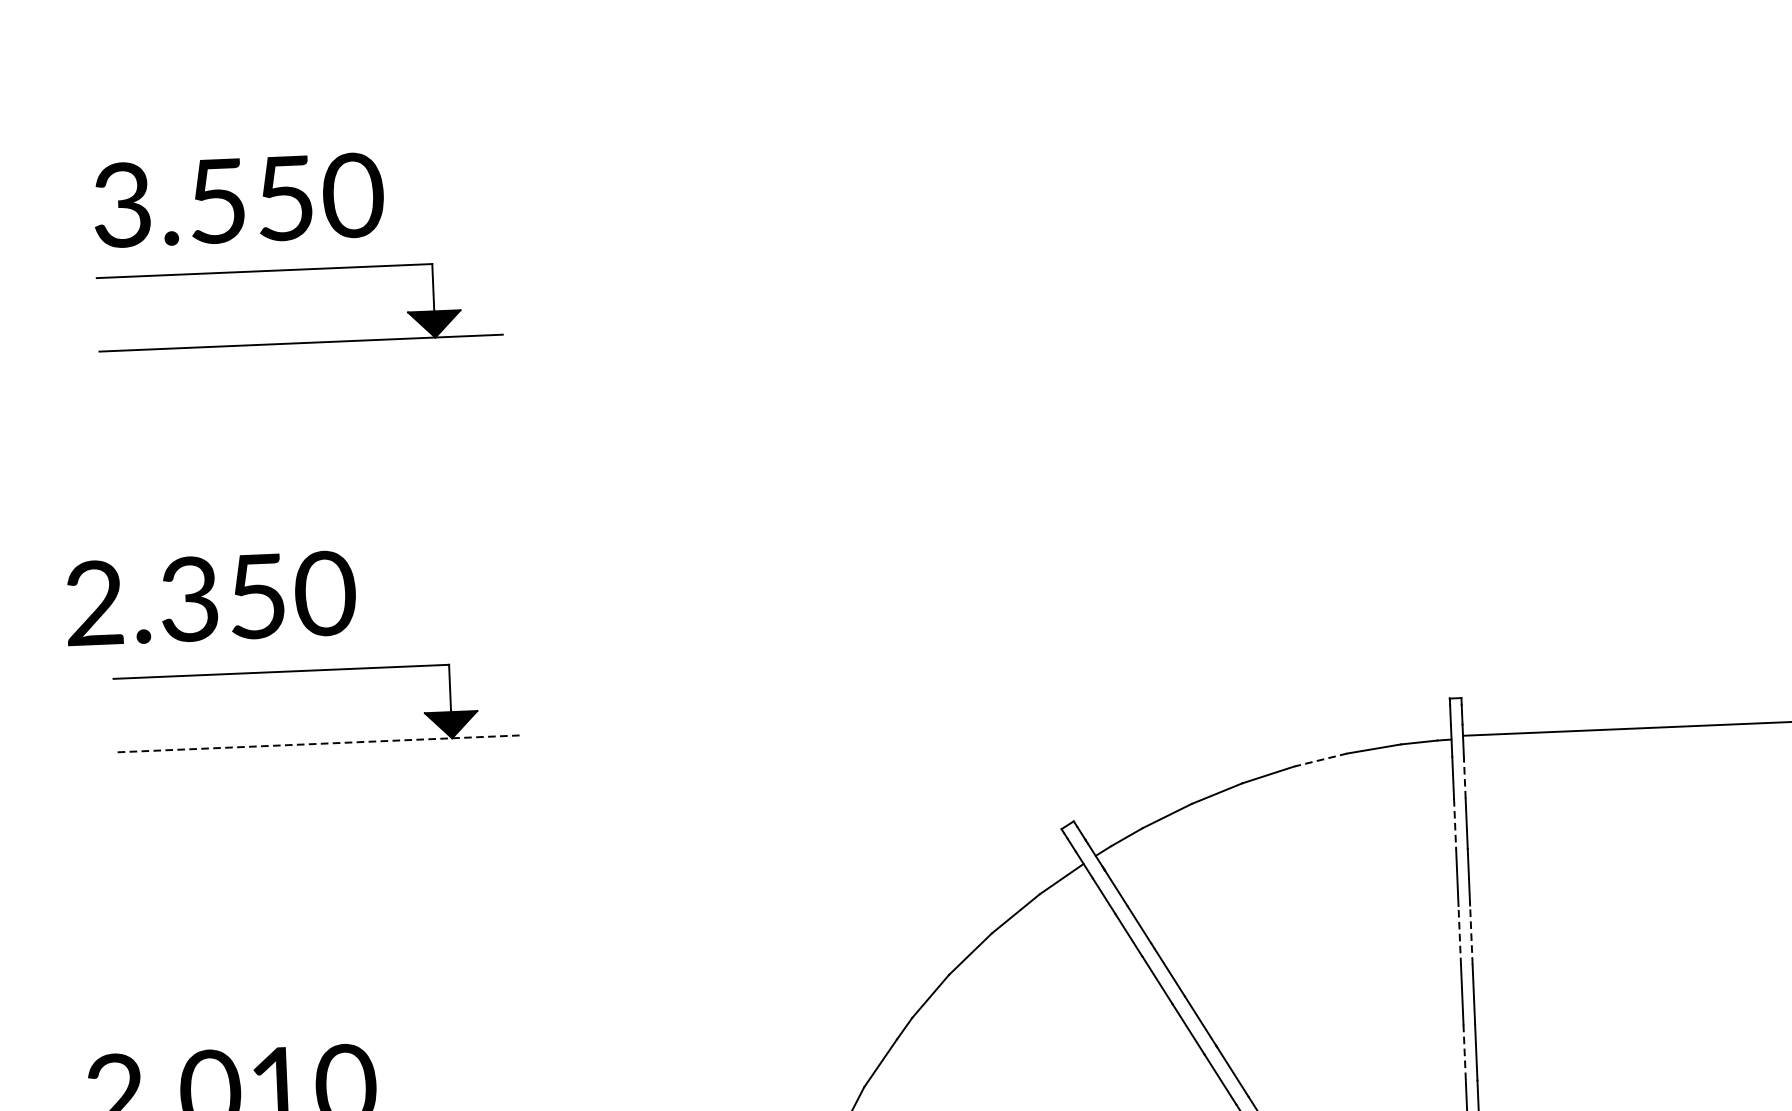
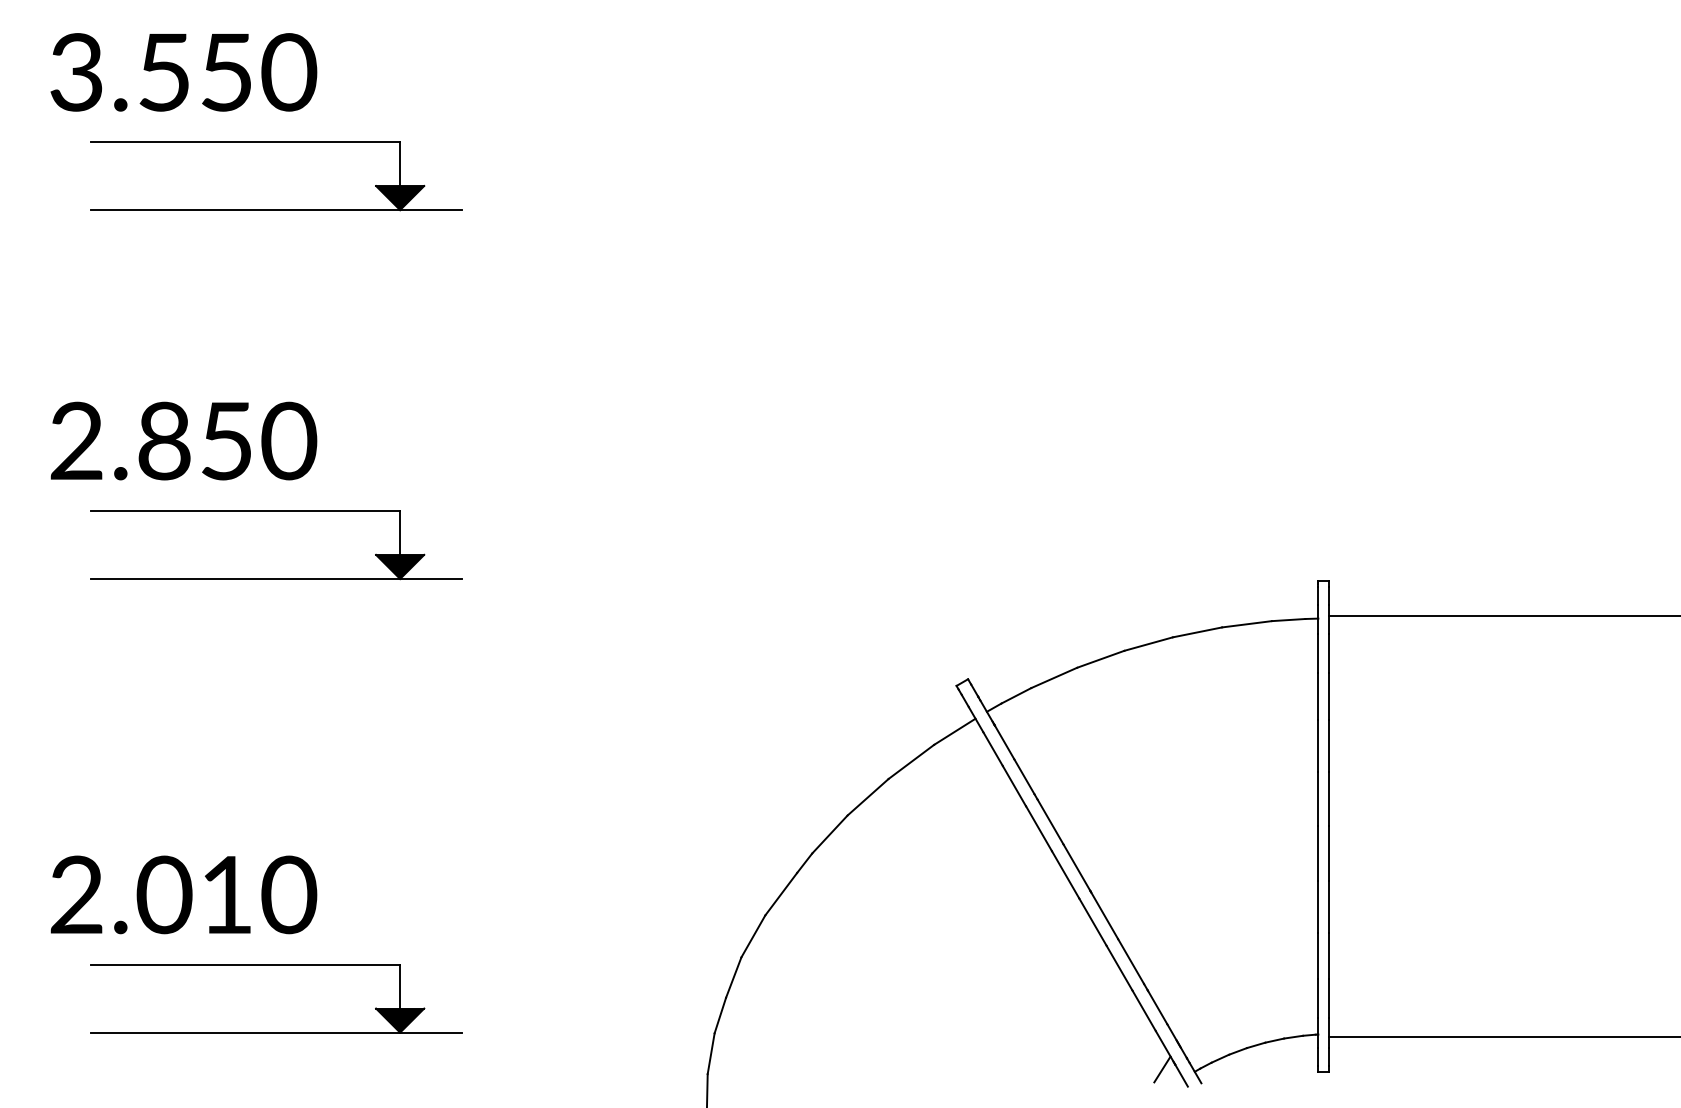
text: (238, 200) -> (183, 72), moved
text: (189, 598) -> (164, 440), 2.350 -> 2.850
line: (317, 743) -> (276, 578), dashed -> solid
line: (1320, 760) -> (1197, 632), dashed -> solid
line: (1465, 776) -> (1329, 653), dashed -> solid
line: (1455, 825) -> (1318, 697), dashed -> solid
line: (1459, 934) -> (1318, 798), dashed -> solid
line: (1471, 934) -> (1329, 798), dashed -> solid
line: (1464, 1053) -> (1318, 907), dashed -> solid

